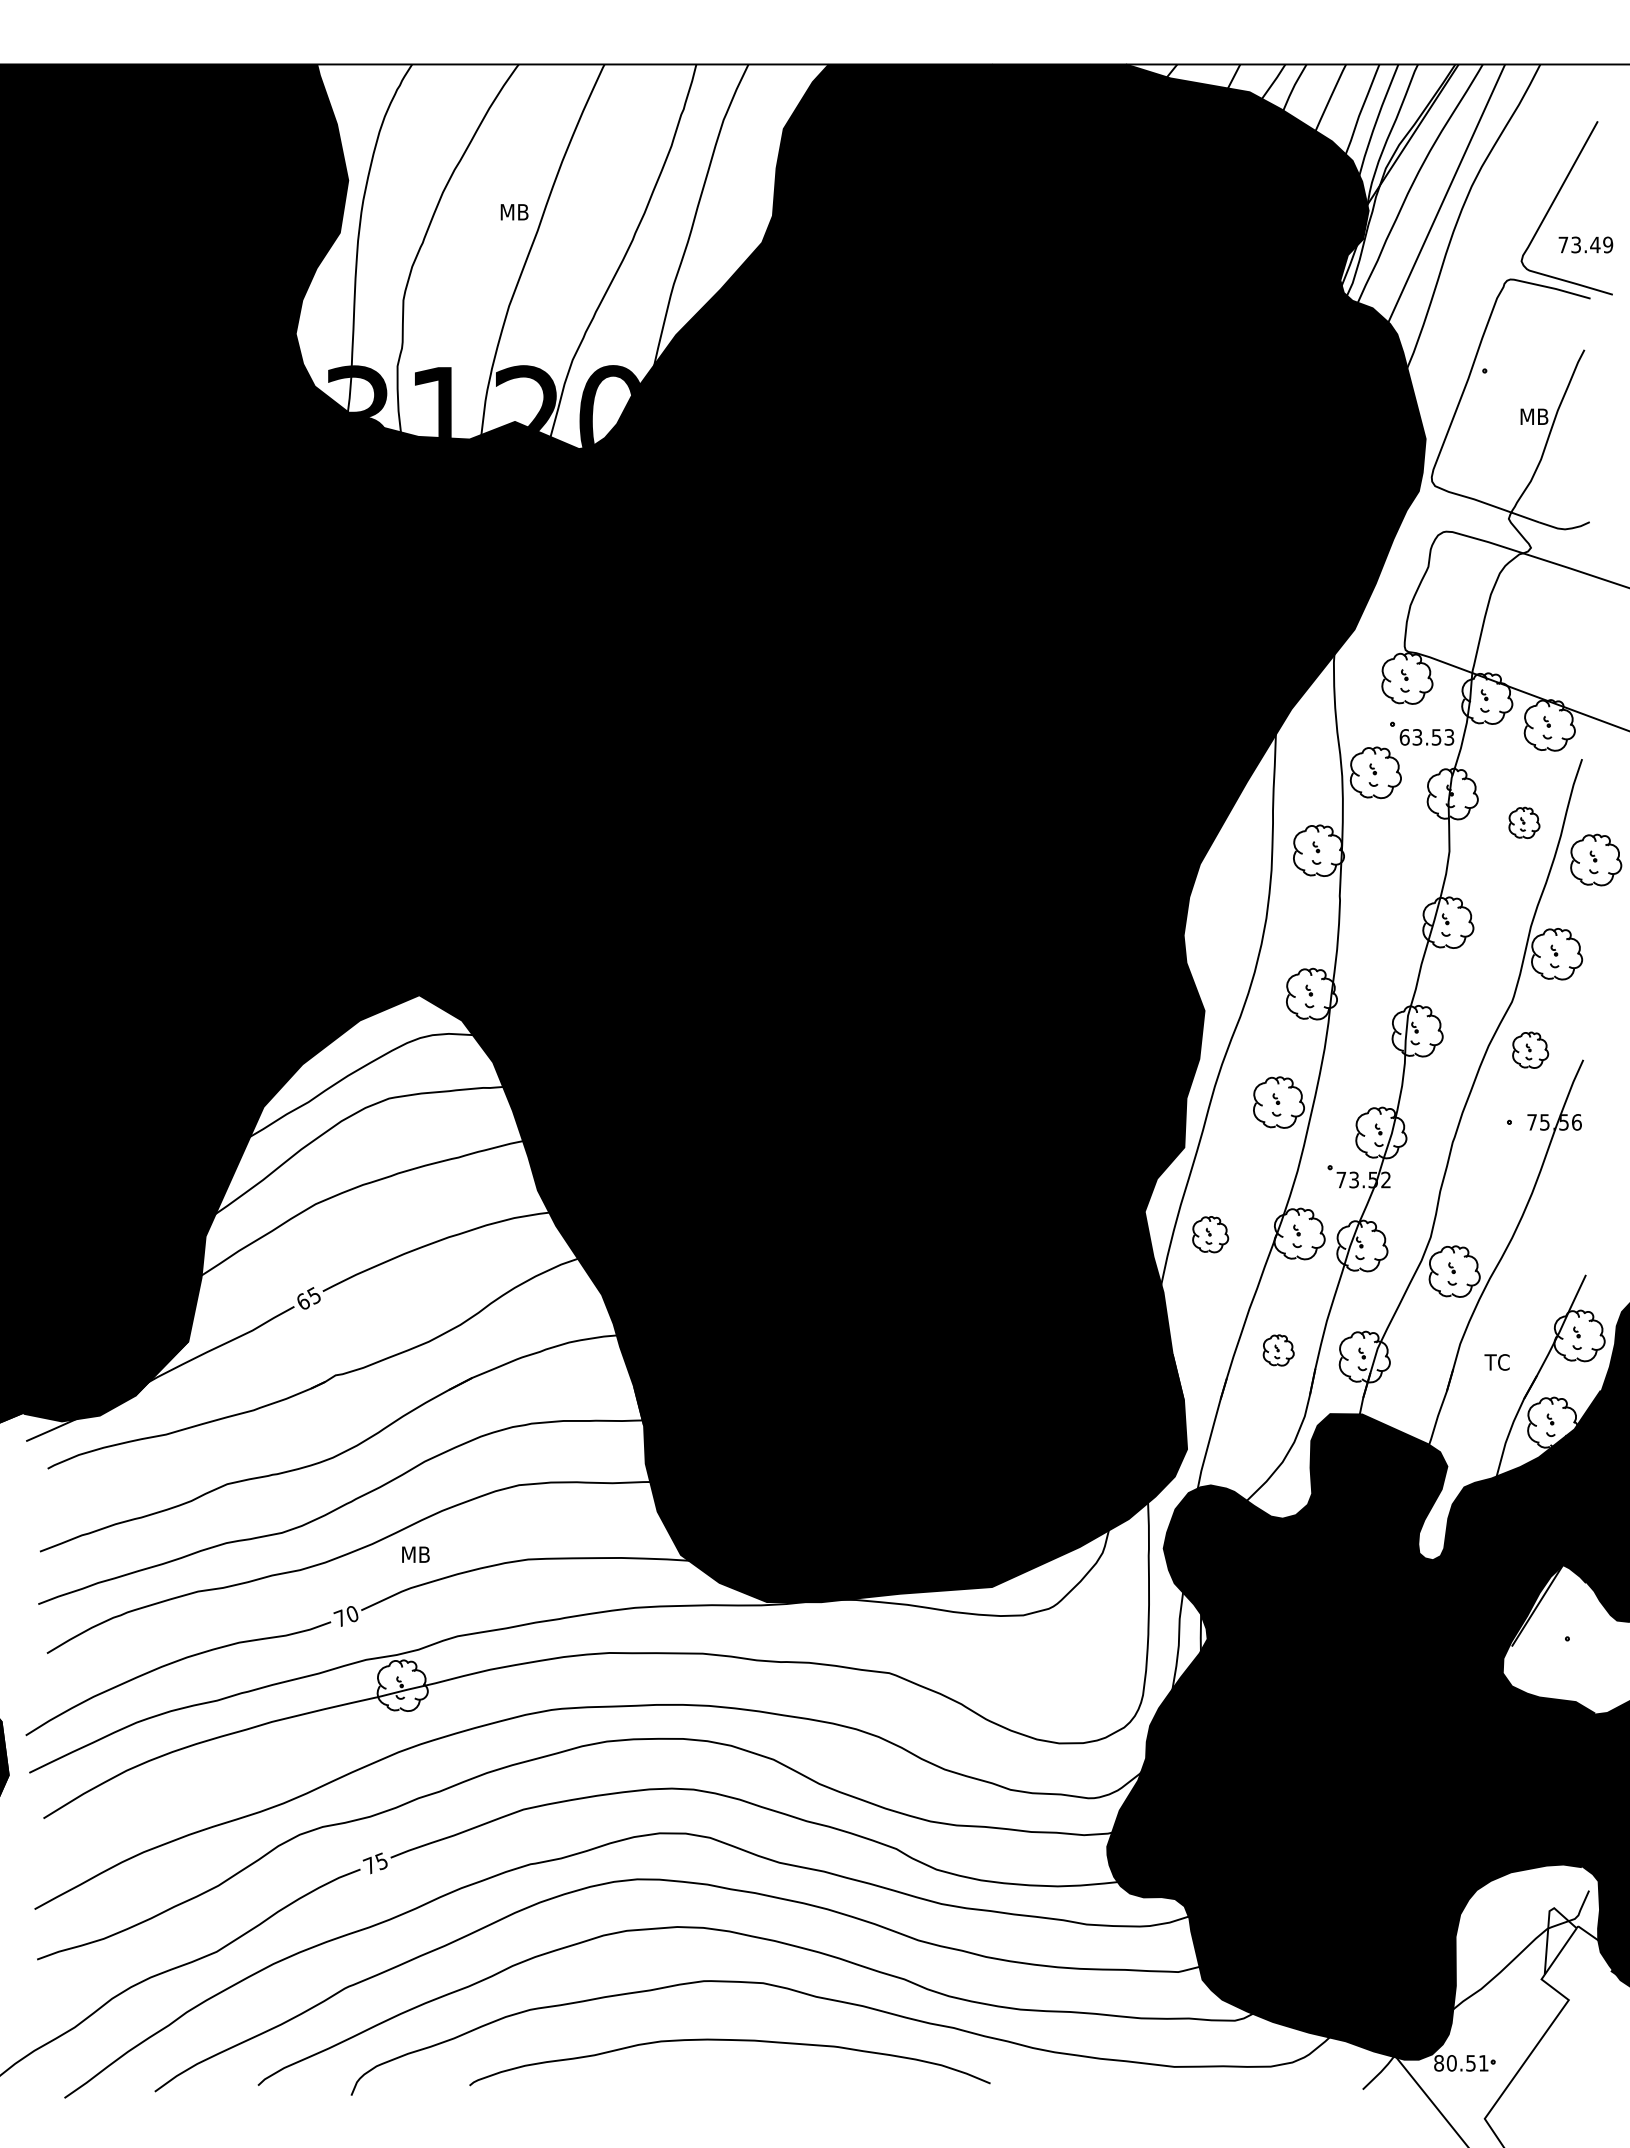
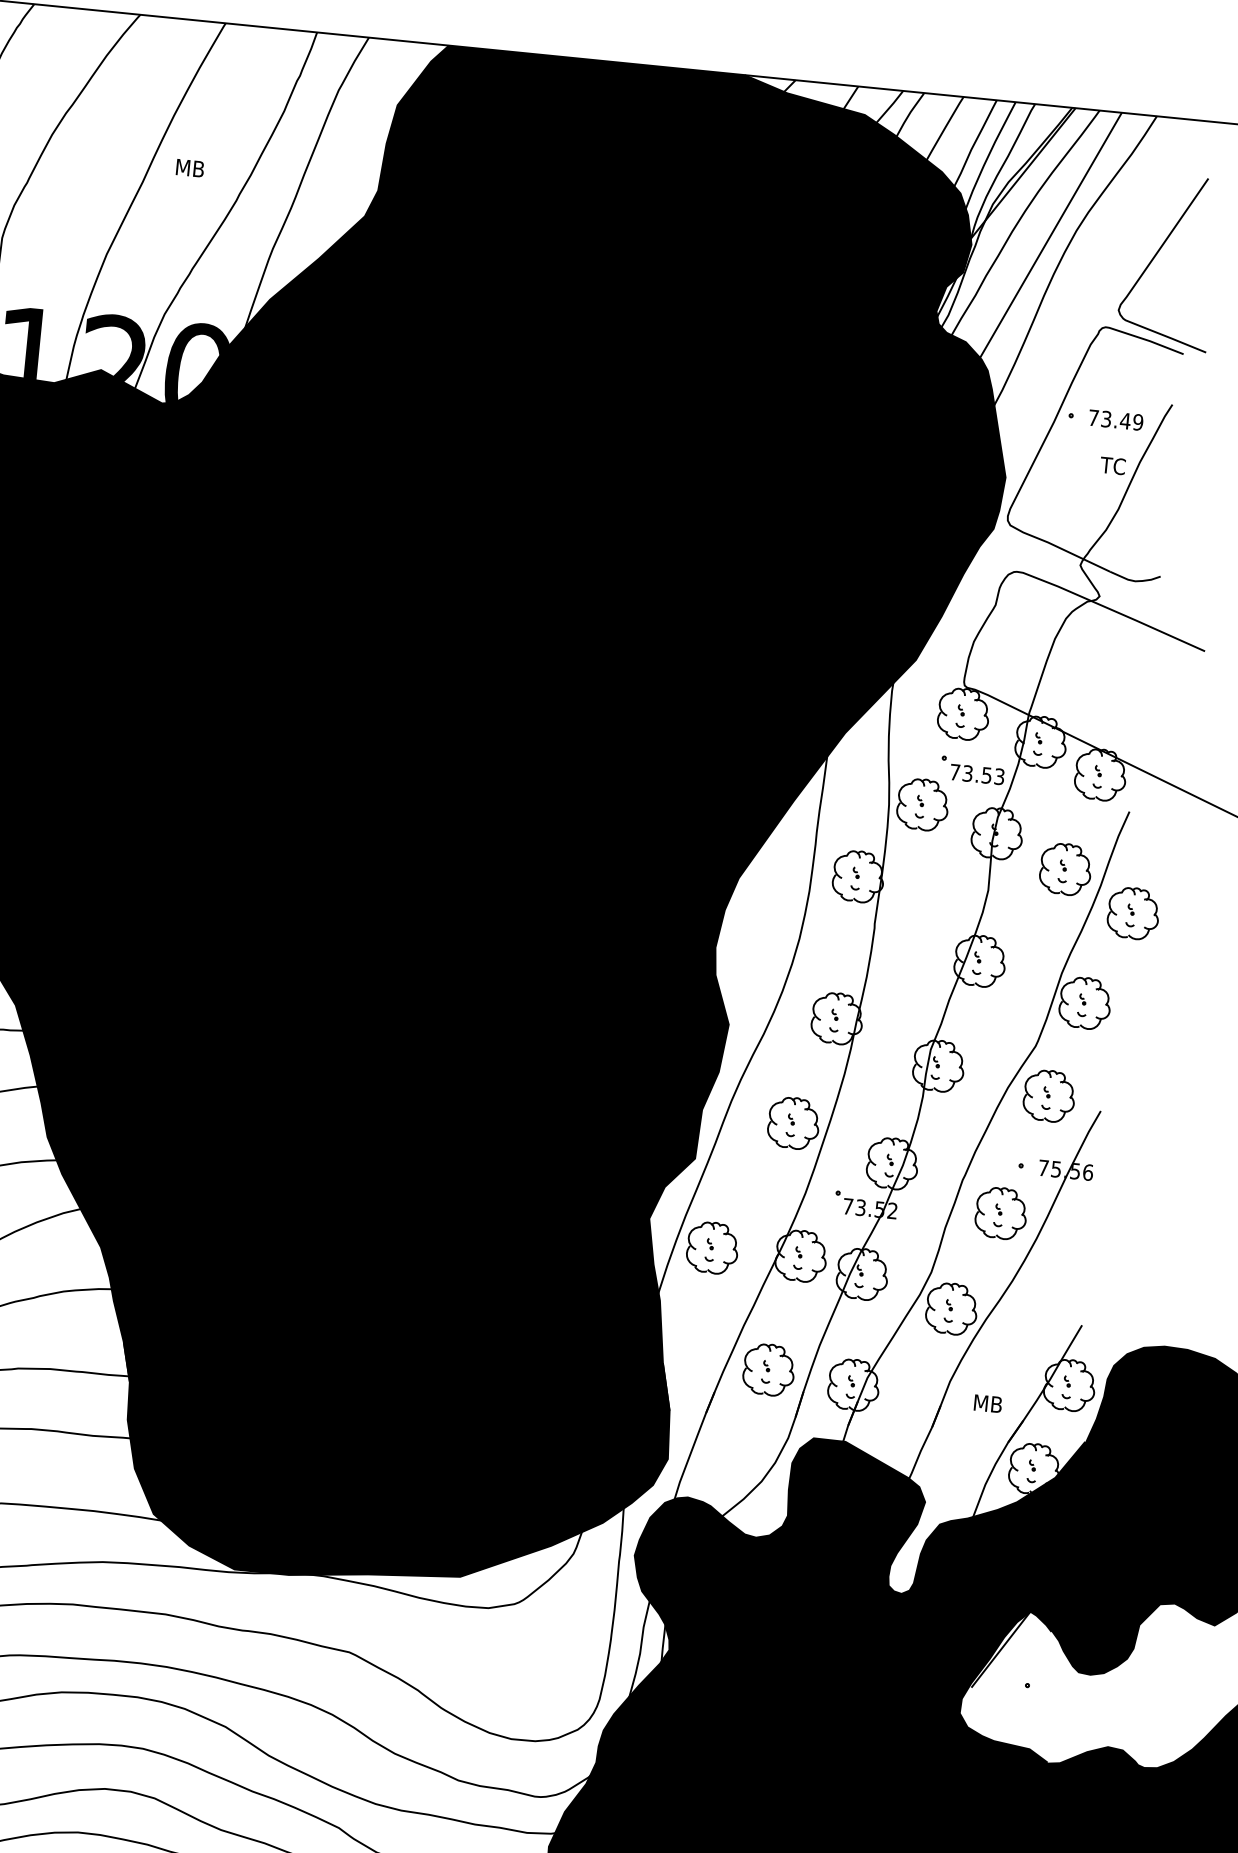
text: (514, 212) -> (190, 168), moved
text: (1585, 244) -> (1115, 419), moved
text: (1533, 416) -> (1115, 465), MB -> TC
text: (1404, 737) -> (954, 772), 63.53 -> 73.53
part: (1524, 822) -> (1065, 868), size x1.67
part: (1530, 1050) -> (1049, 1096), size x1.43
part: (1494, 1171) -> (1001, 1213), added
part: (1210, 1234) -> (712, 1247), size x1.43
part: (1278, 1350) -> (768, 1369), size x1.67
text: (1499, 1362) -> (987, 1403), TC -> MB

